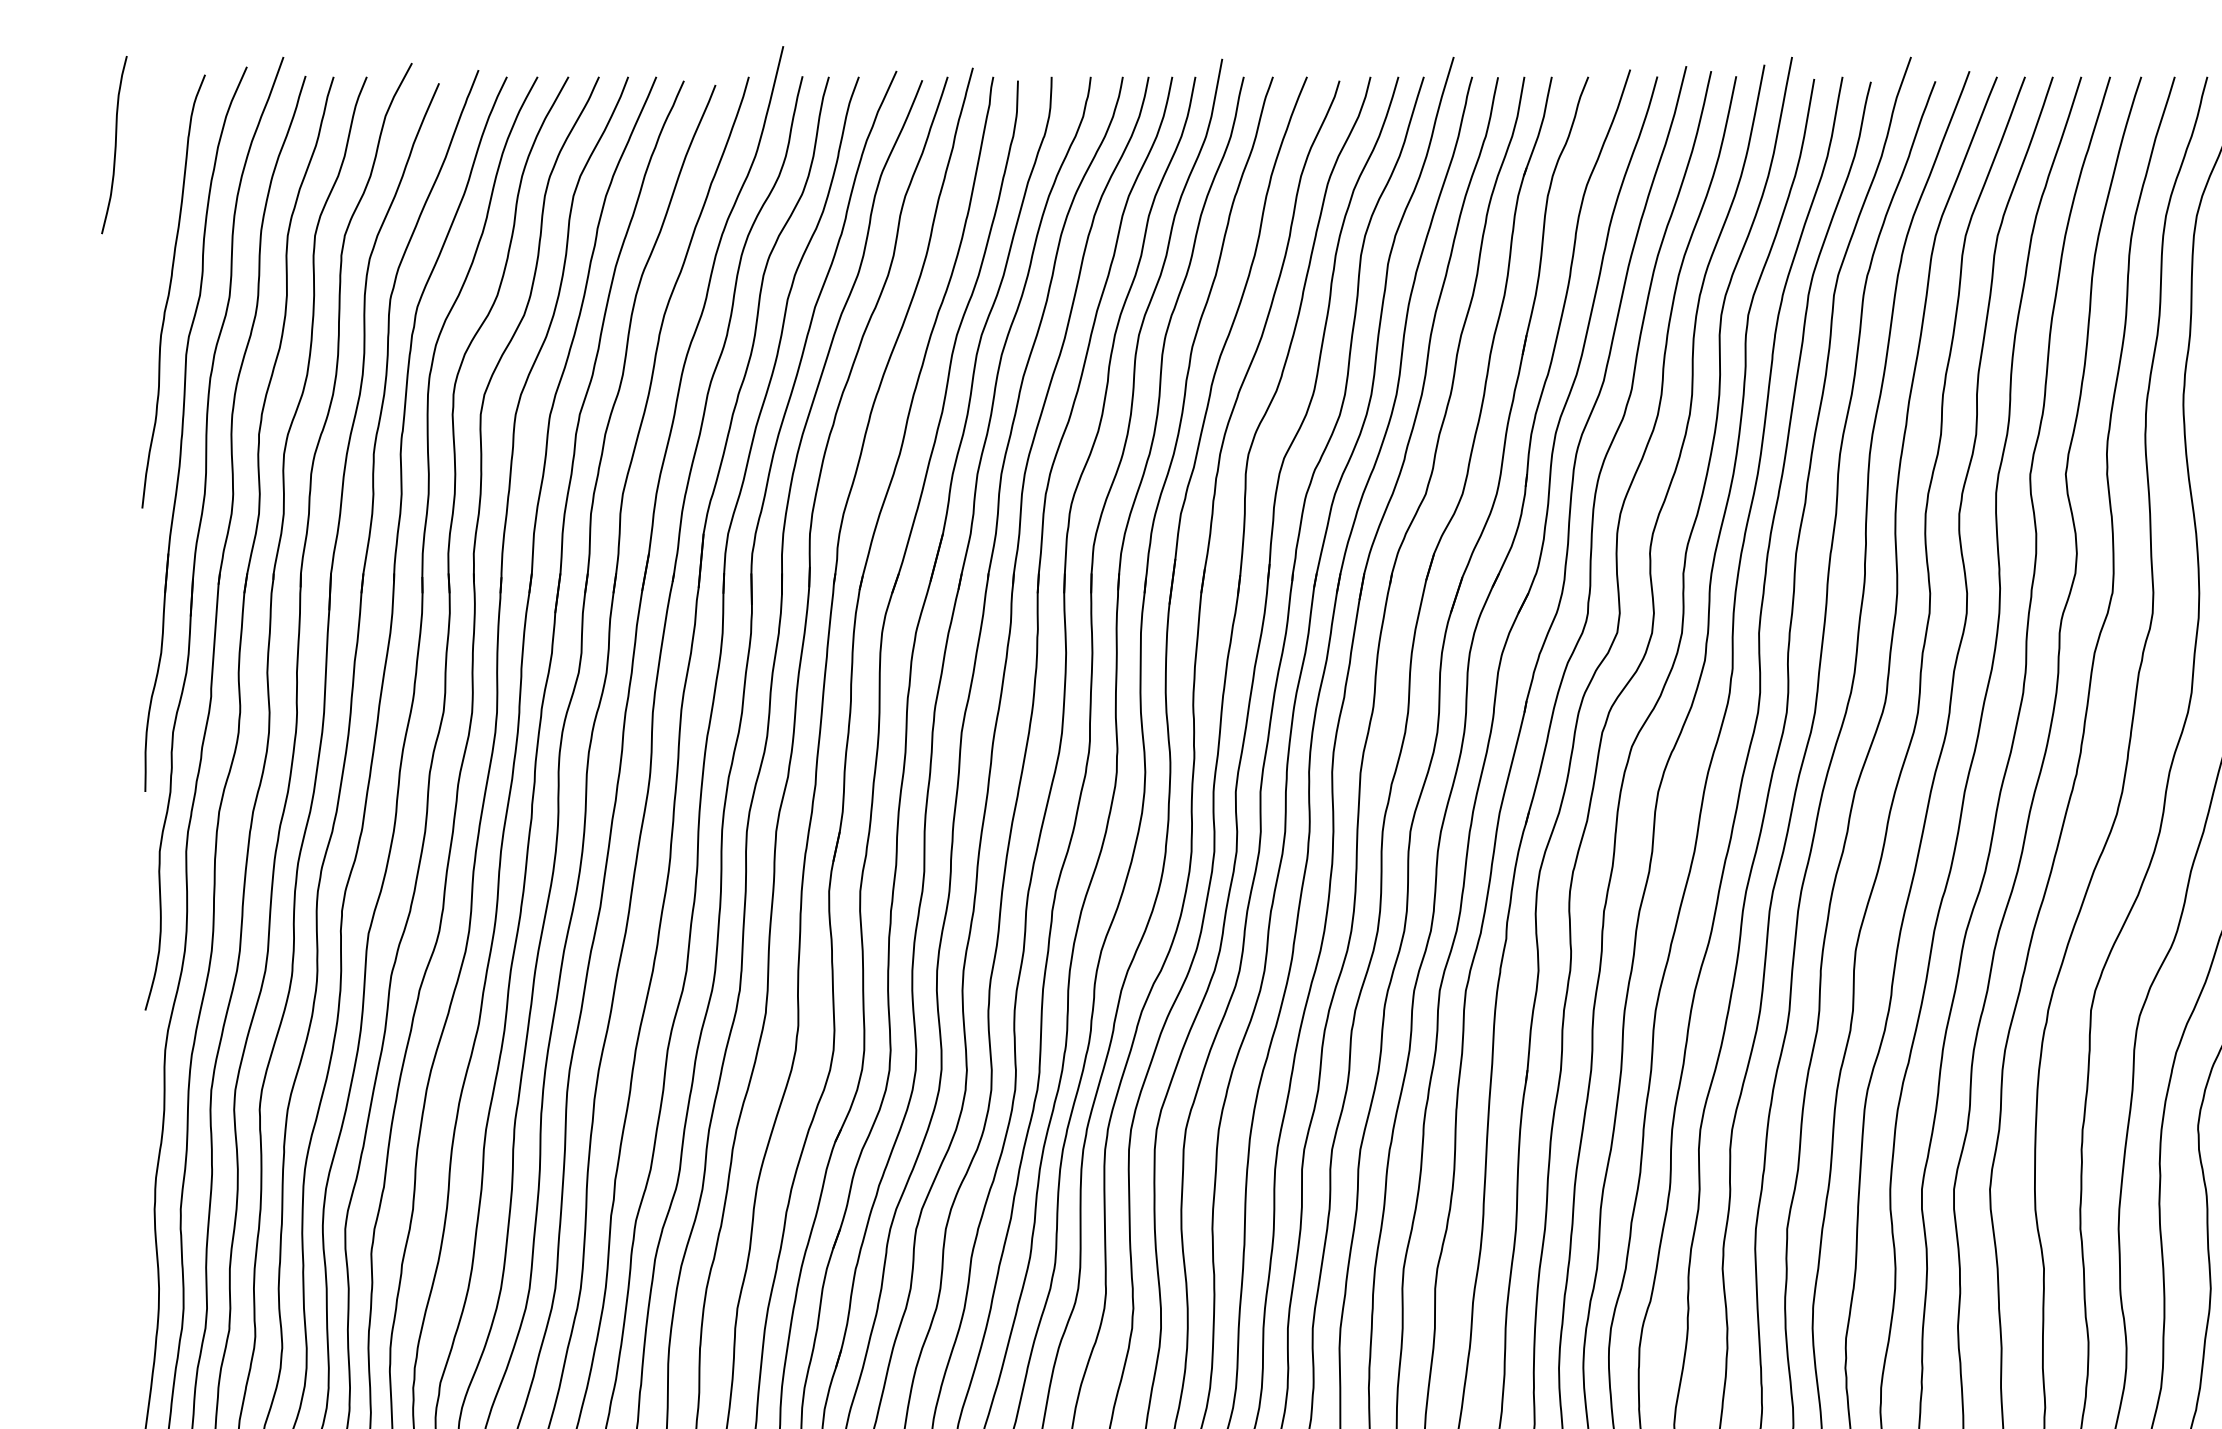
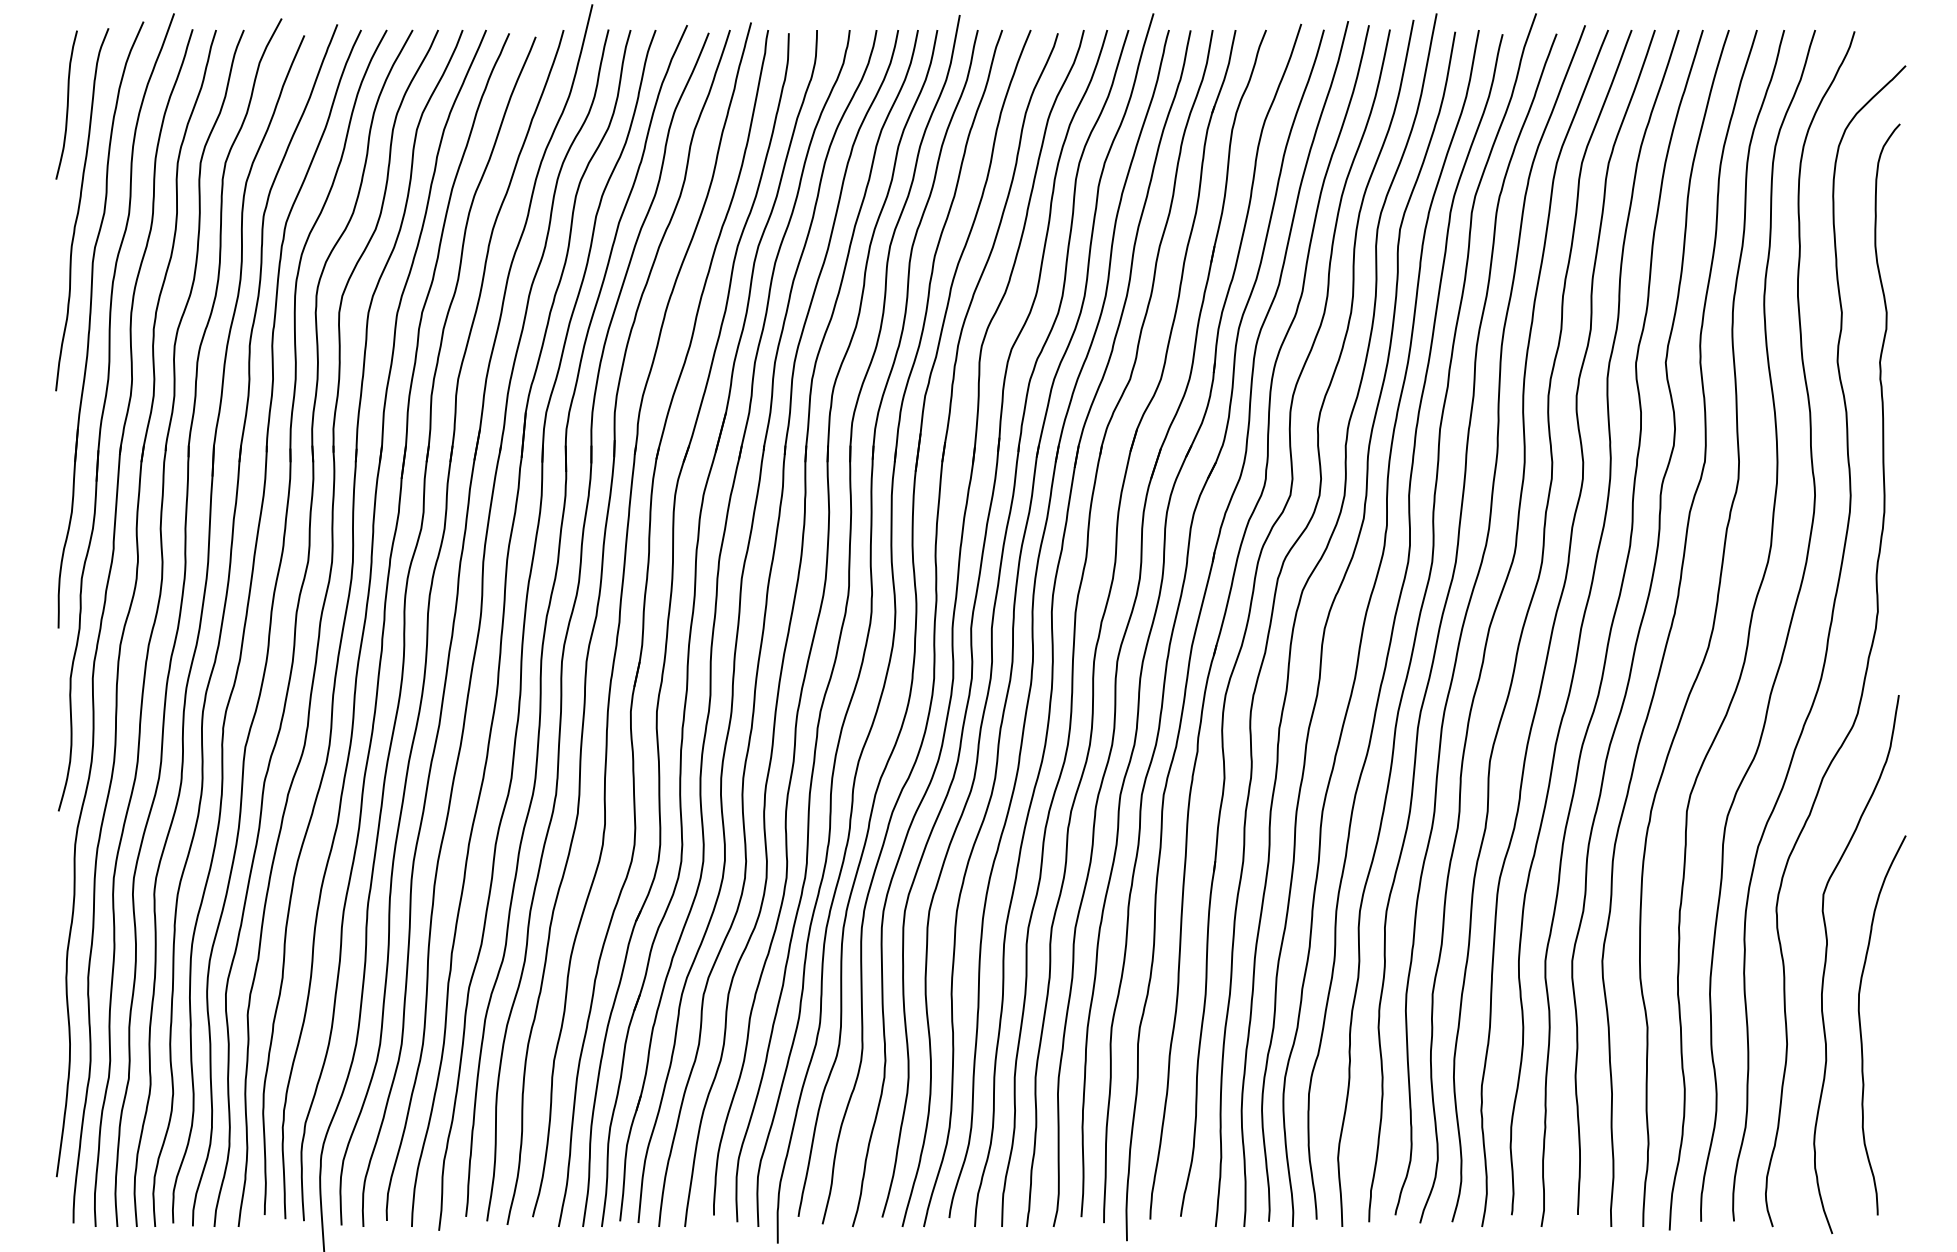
curve: (114, 144) -> (66, 104), moved

